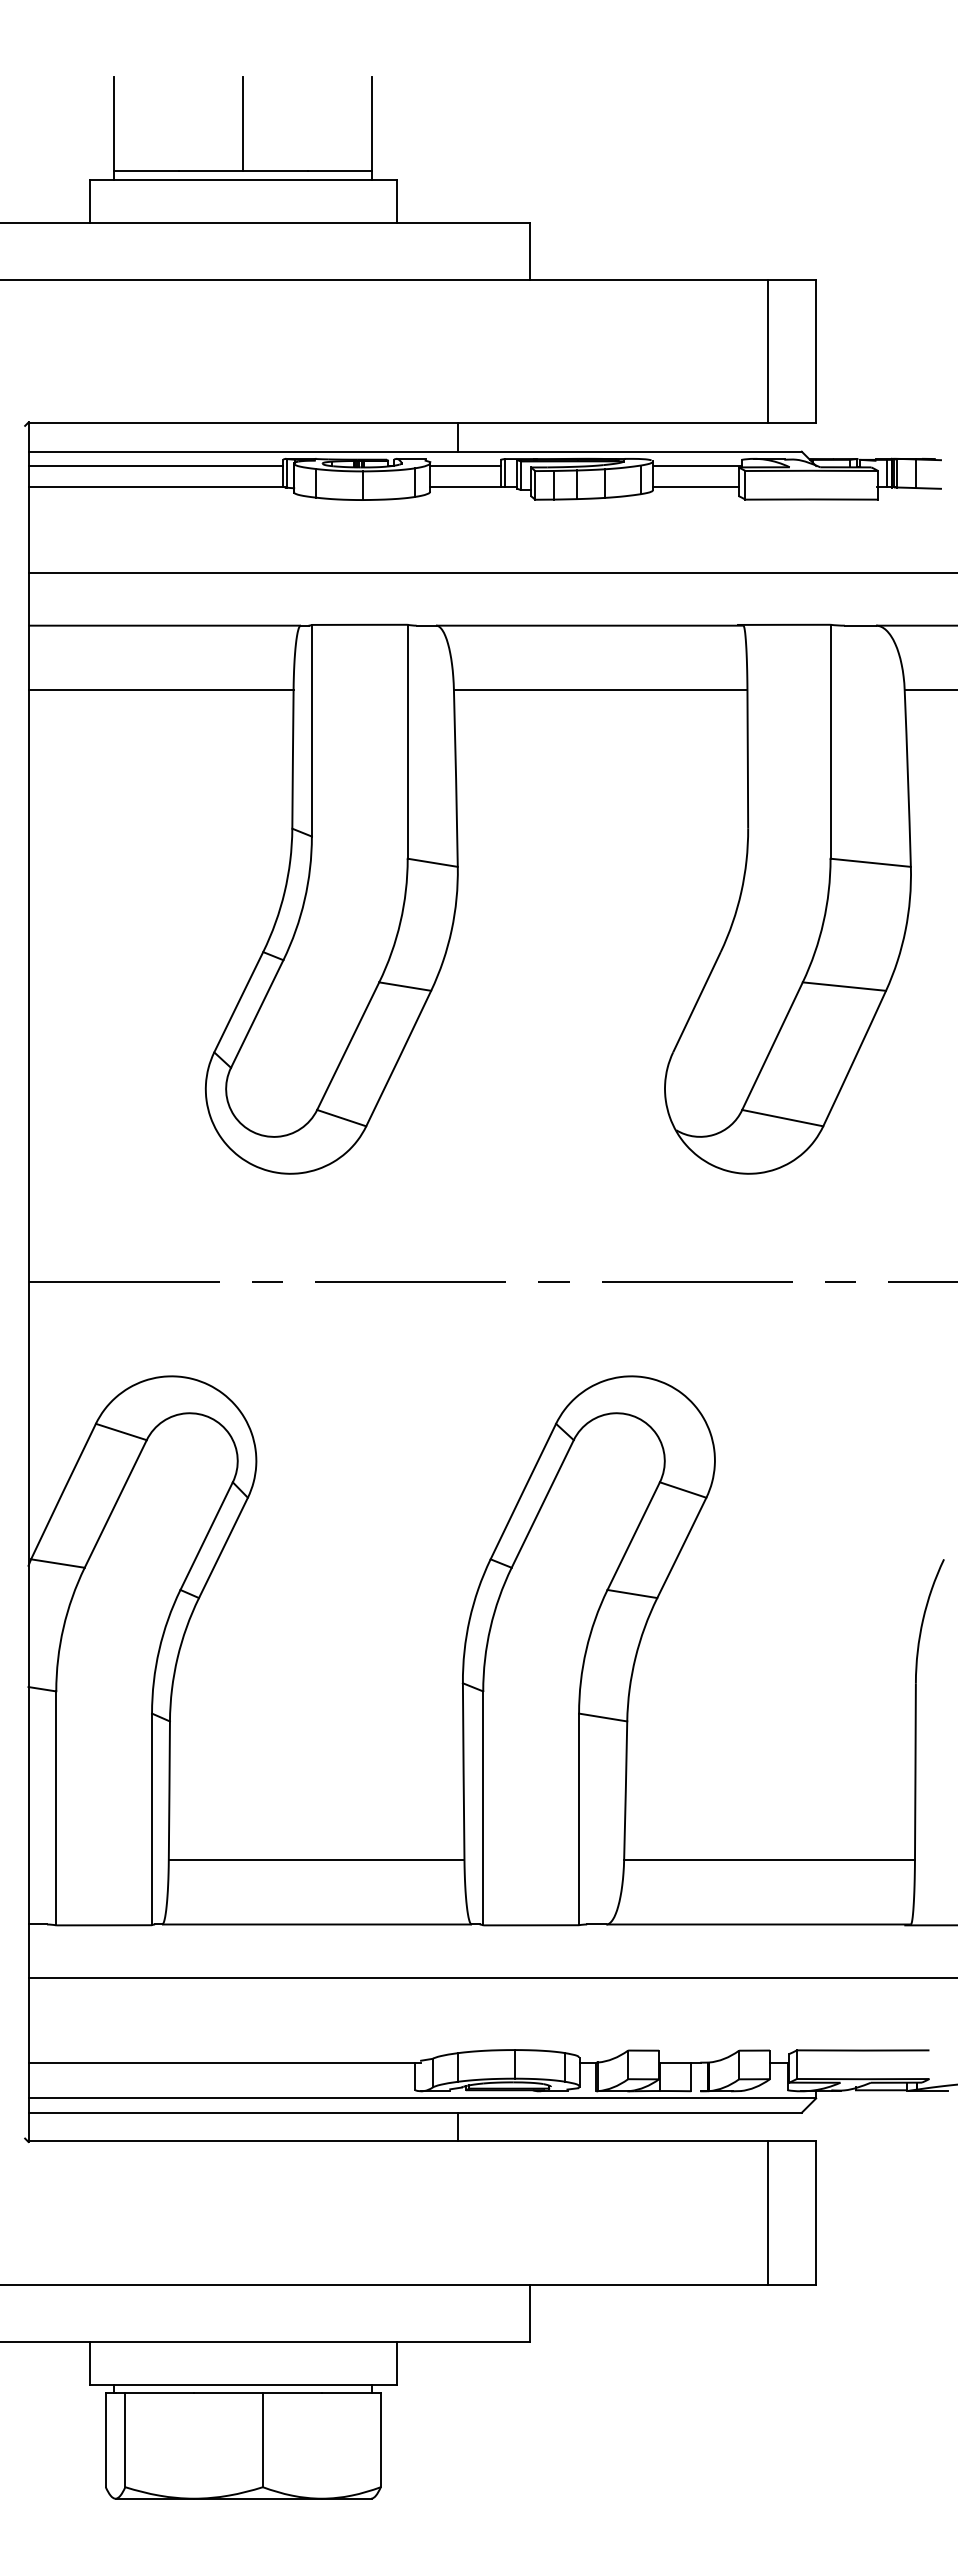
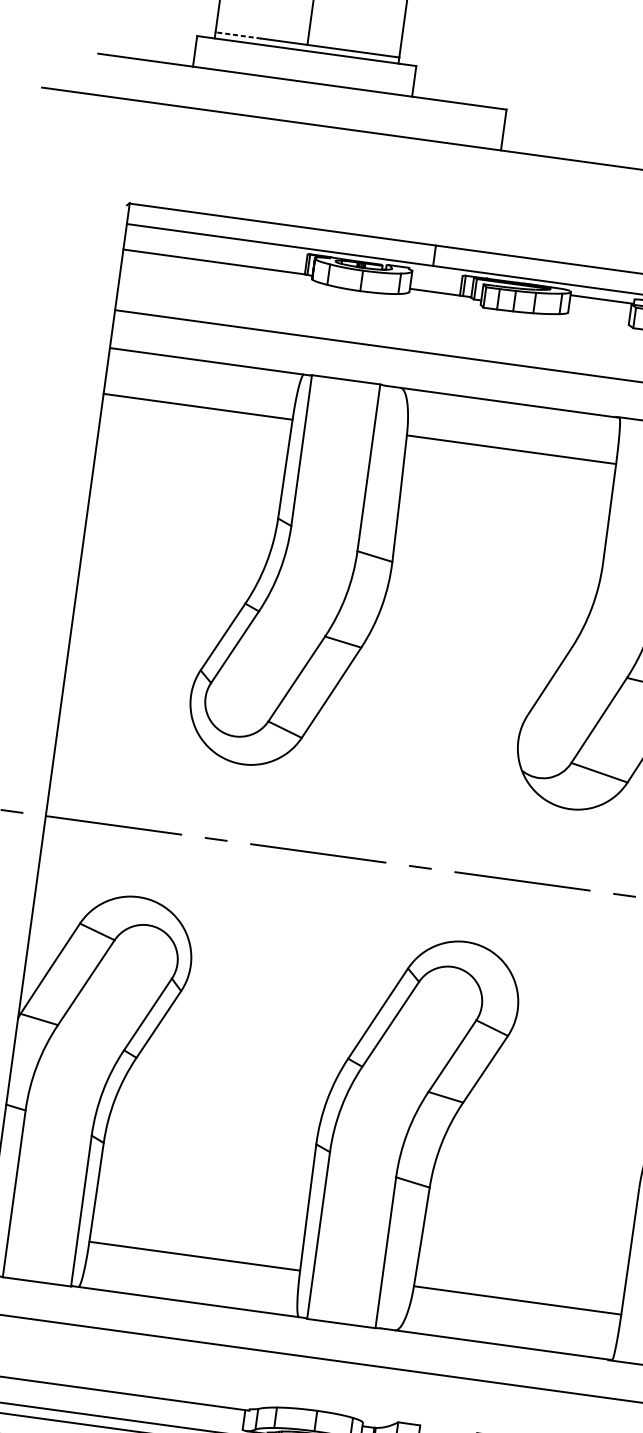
line: (146, 171) -> (238, 35), solid -> dashed
line: (155, 466) -> (215, 246), removed
line: (465, 466) -> (436, 277), removed
line: (695, 487) -> (598, 314), removed

